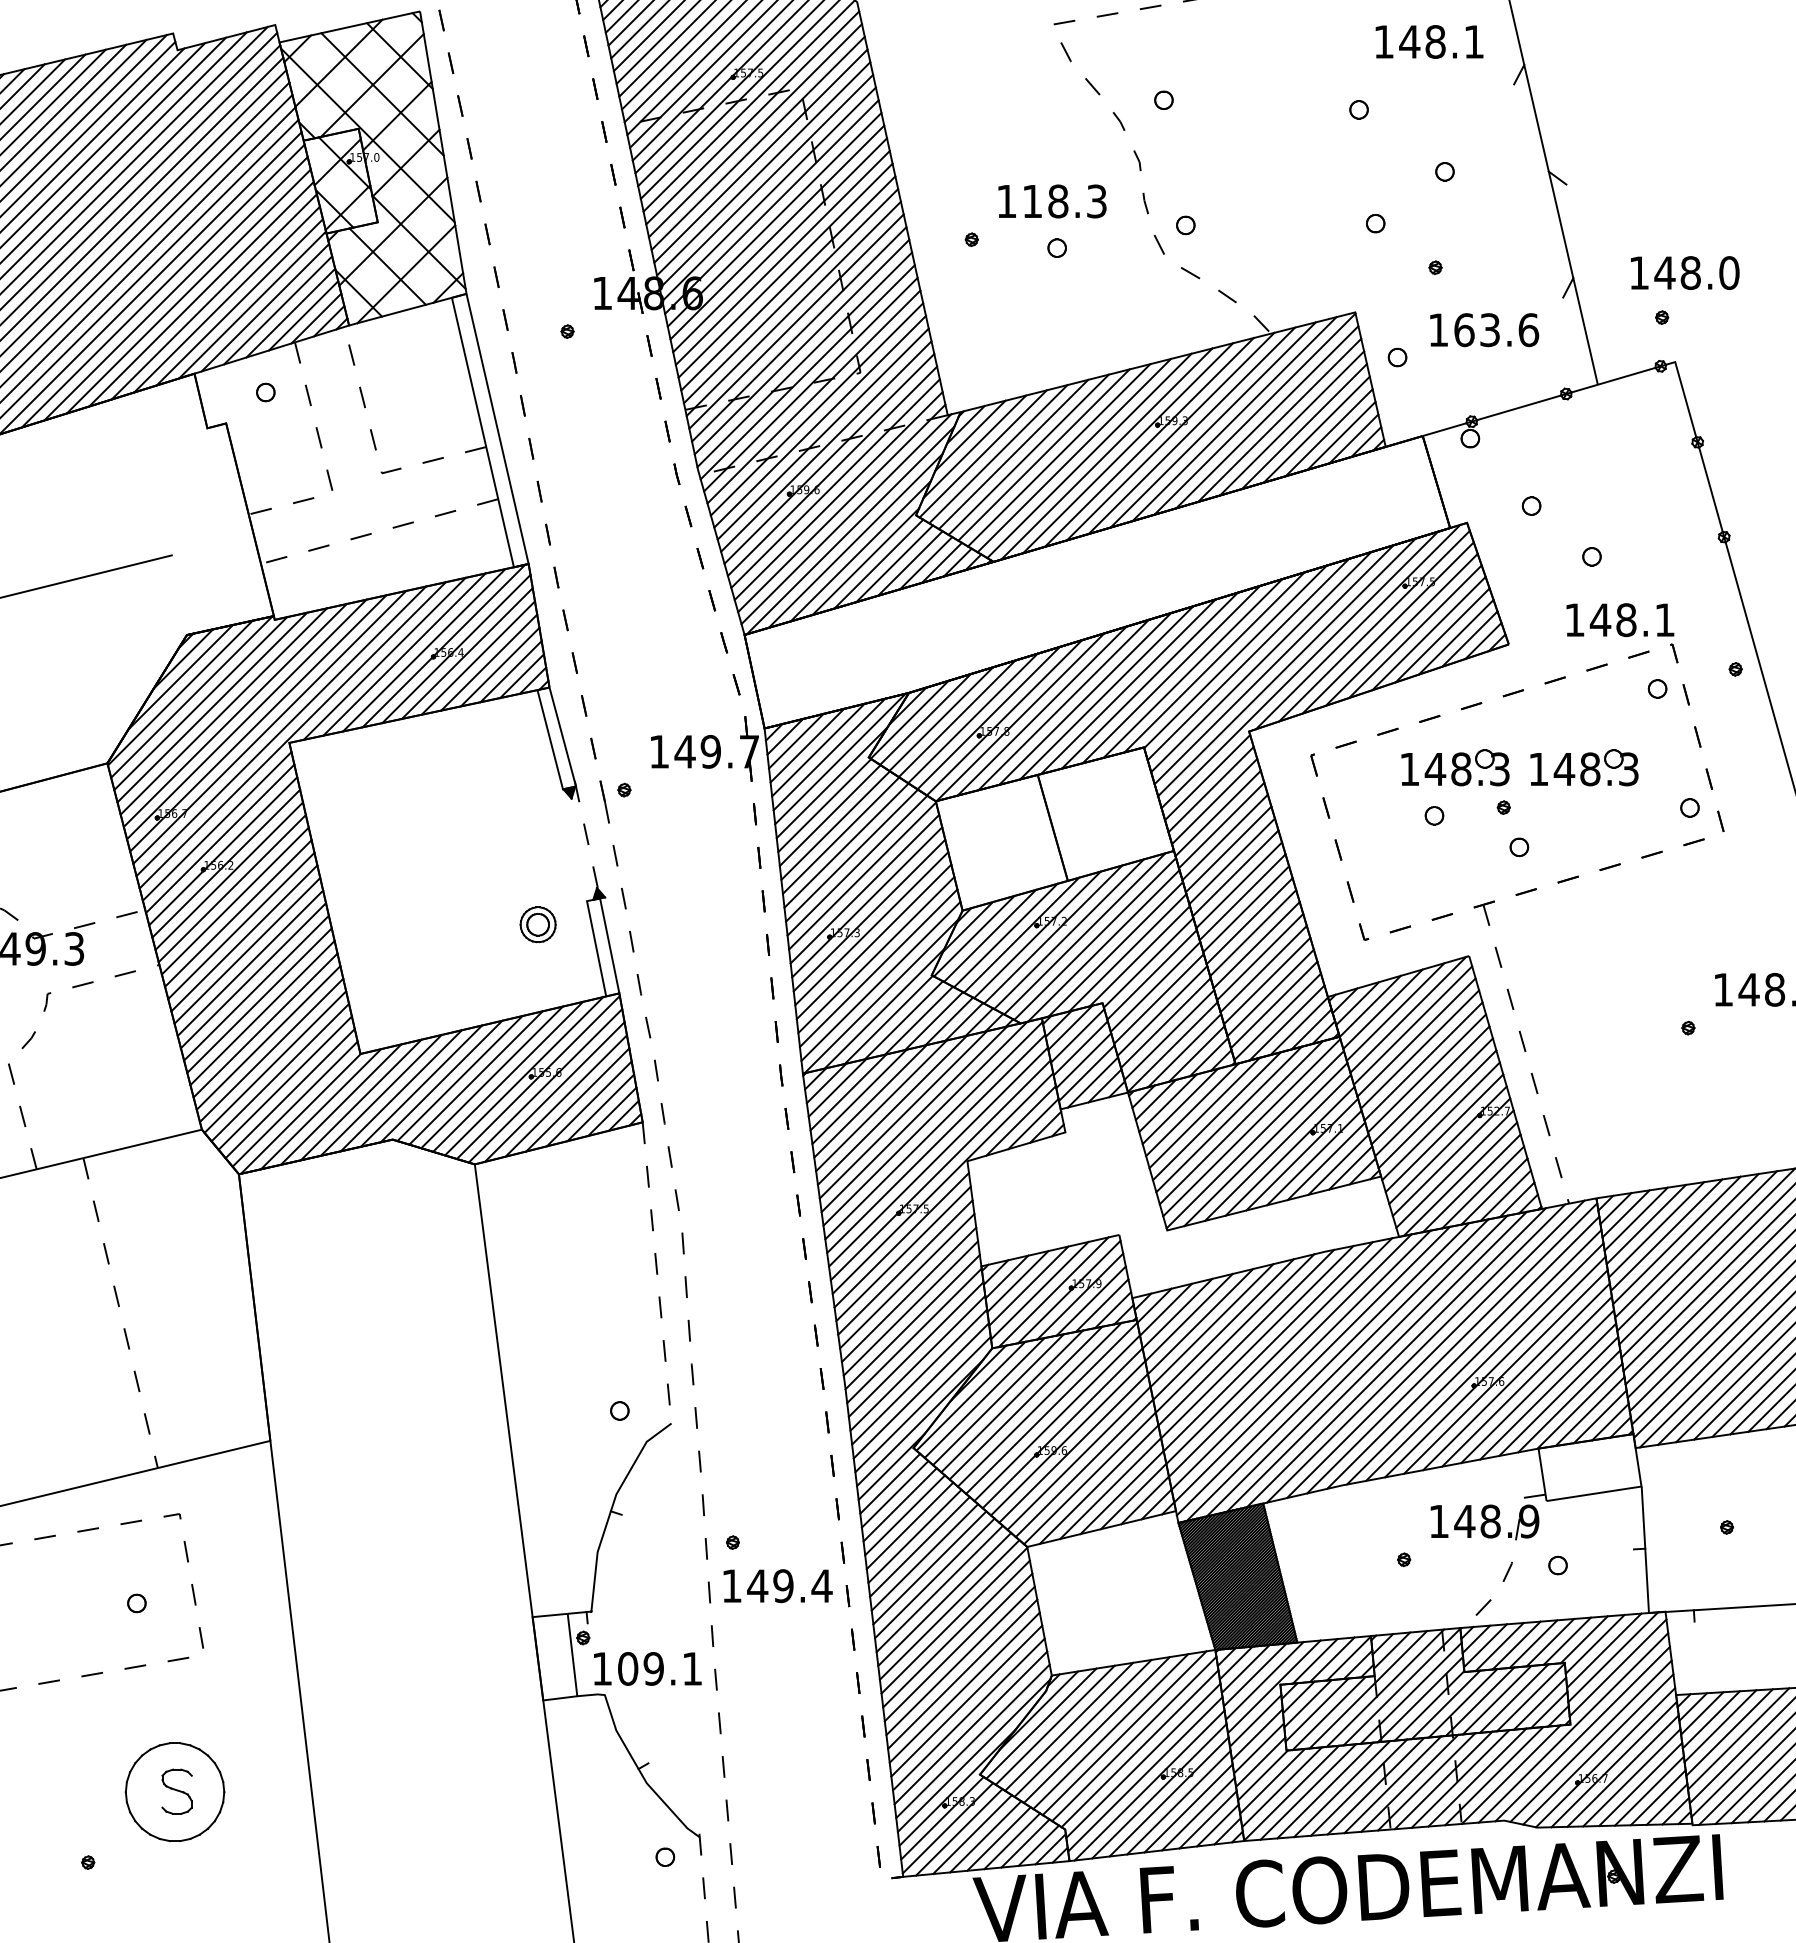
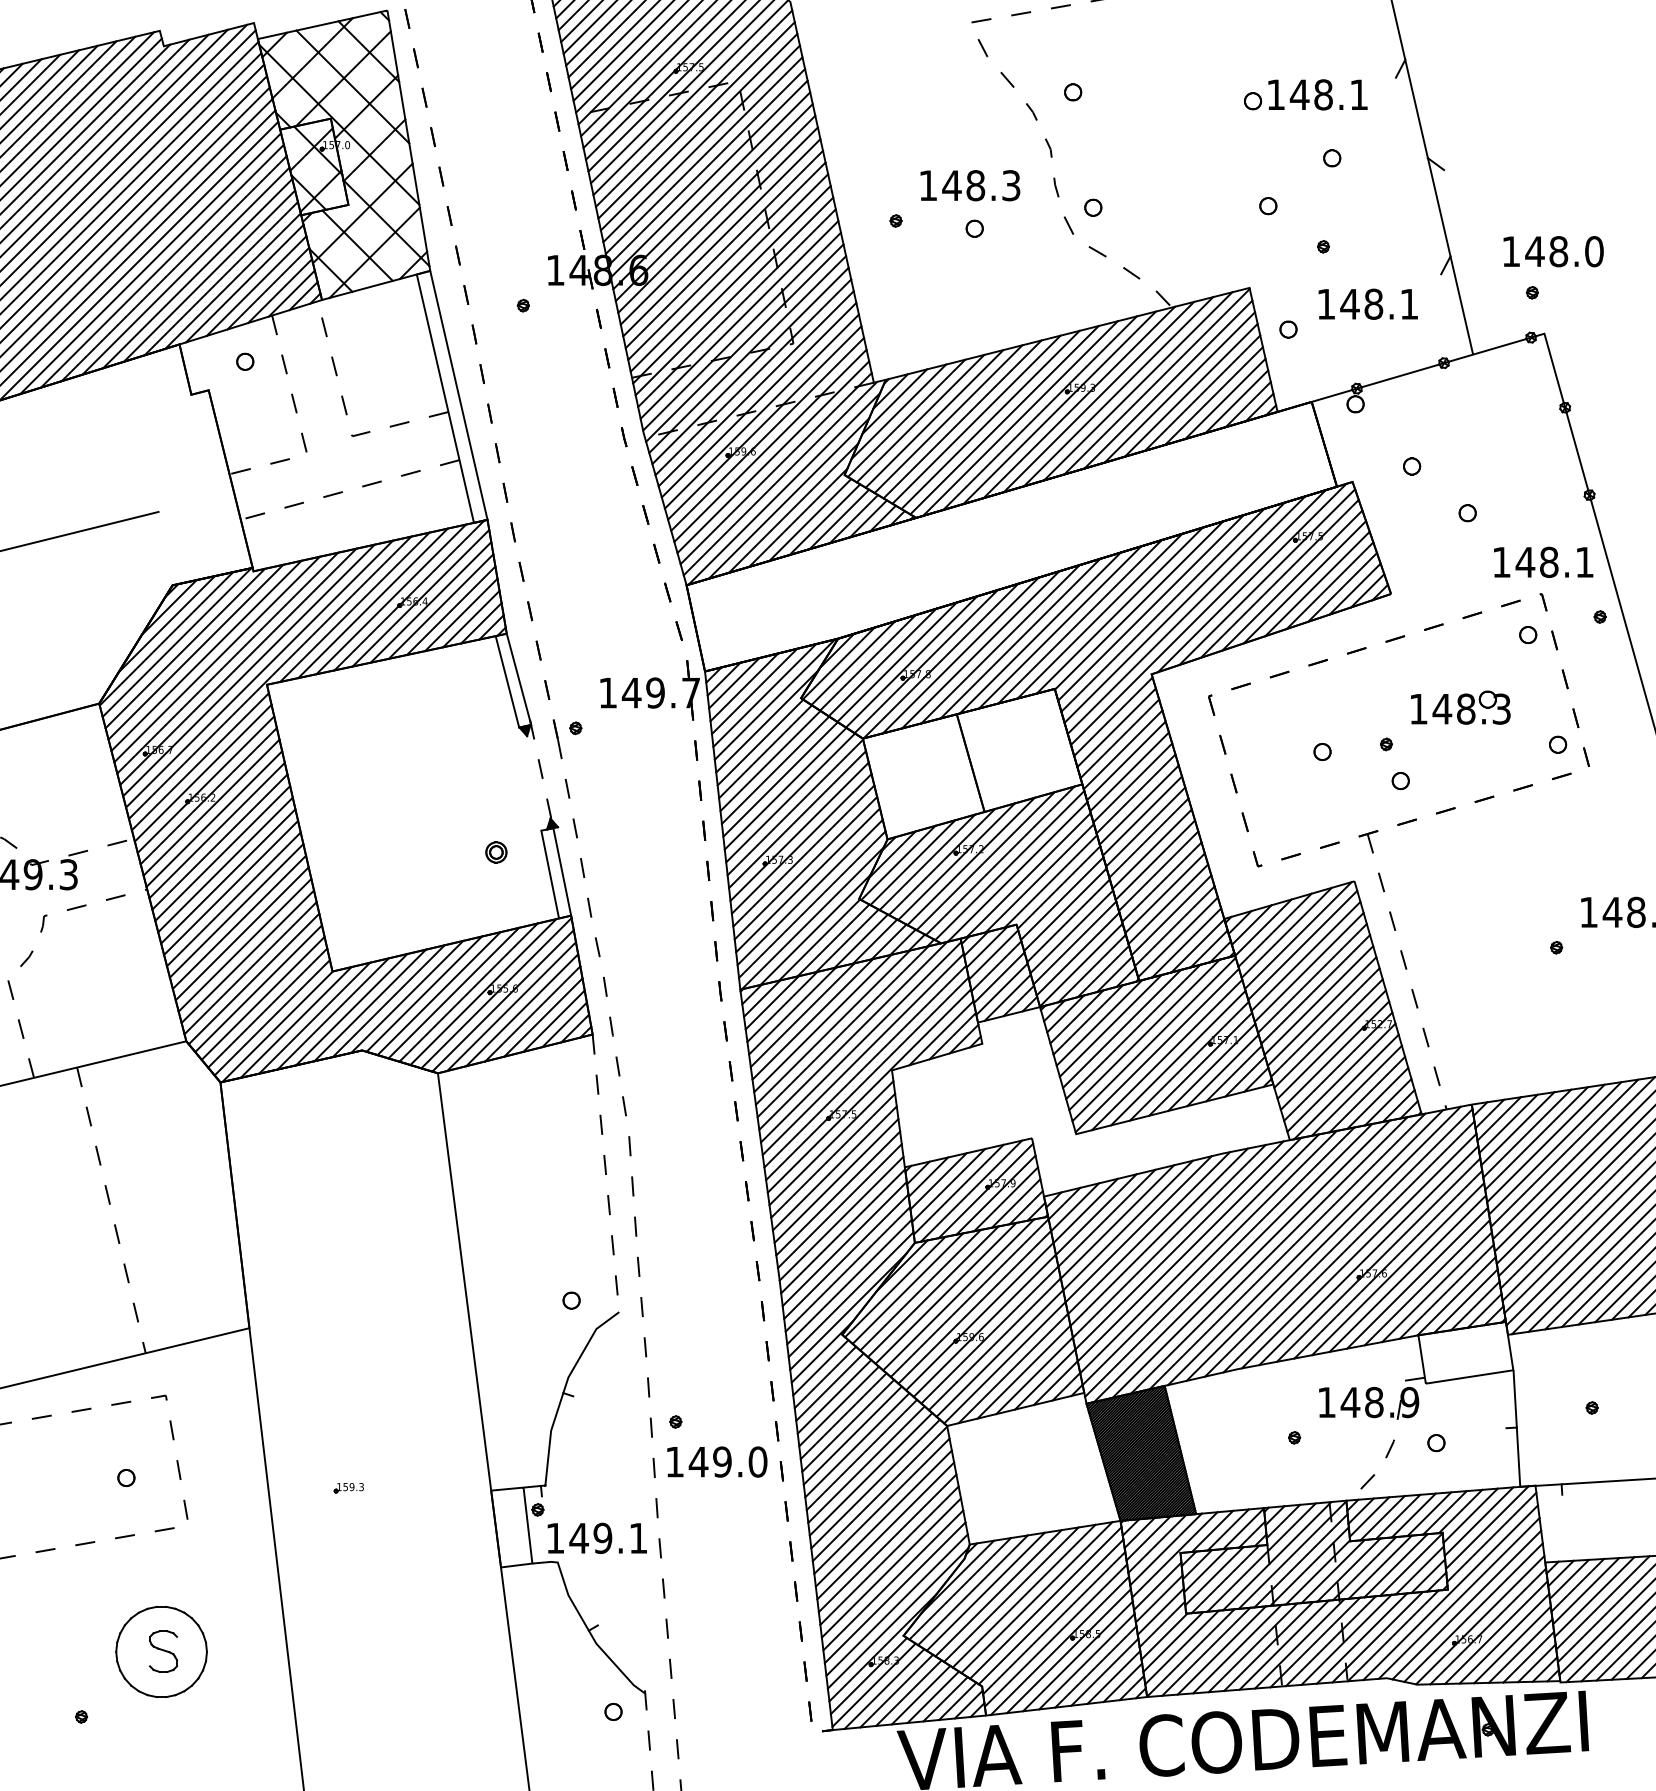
text: (1429, 41) -> (1317, 94), moved
text: (1032, 201) -> (951, 185), 118.3 -> 148.3
text: (1496, 330) -> (1379, 304), 163.6 -> 148.1
text: (1620, 620) -> (1543, 562), moved
part: (1455, 767) -> (1341, 707), removed
part: (538, 924) -> (496, 852), size x0.62
text: (821, 1586) -> (757, 1462), 149.4 -> 149.0
part: (377, 1614) -> (348, 1488), added
text: (627, 1668) -> (578, 1537), 109.1 -> 149.1

